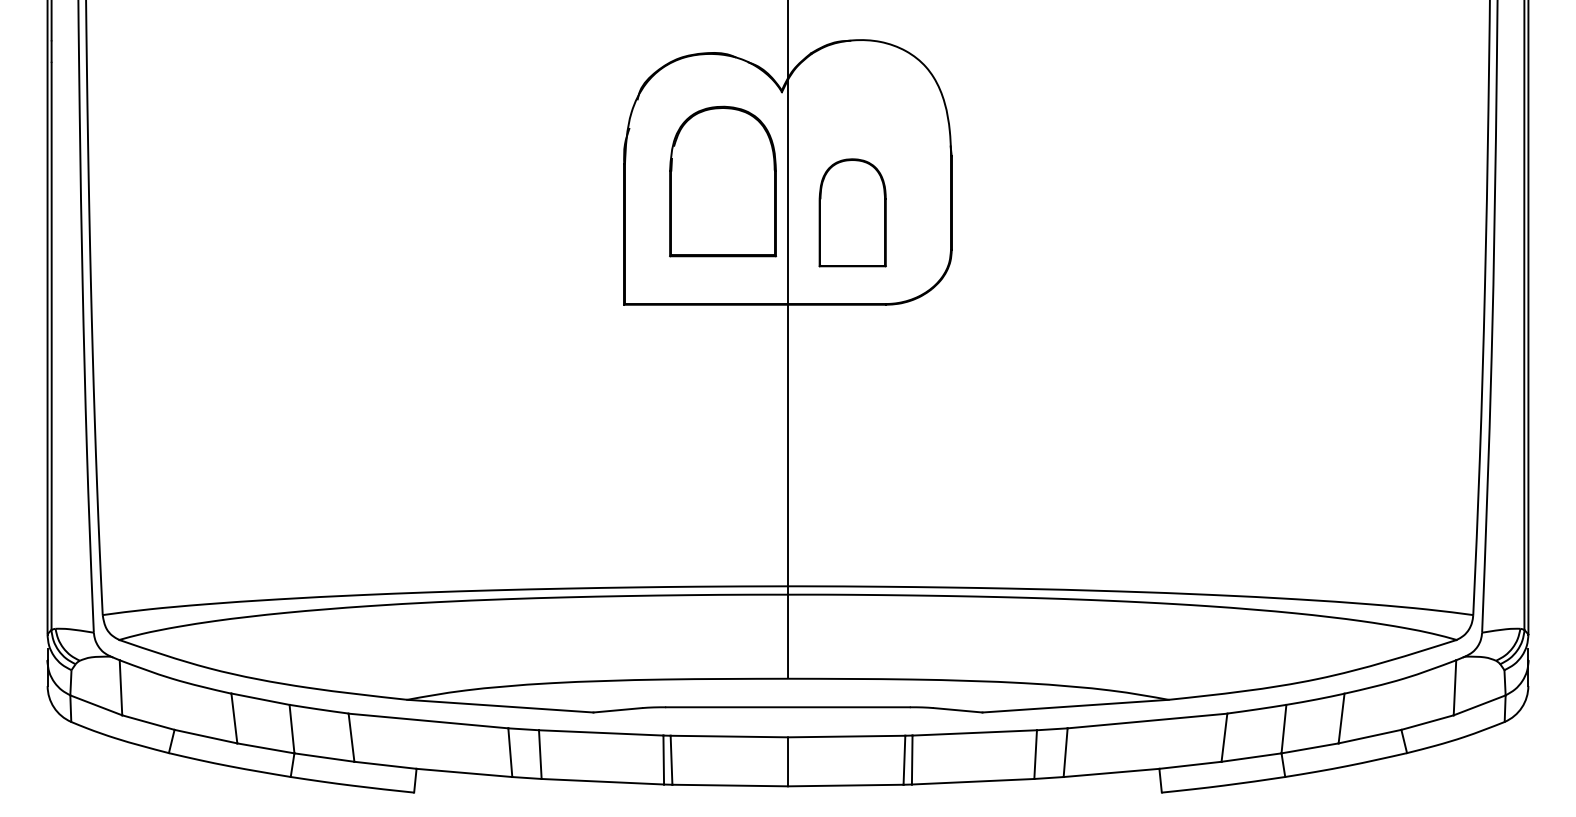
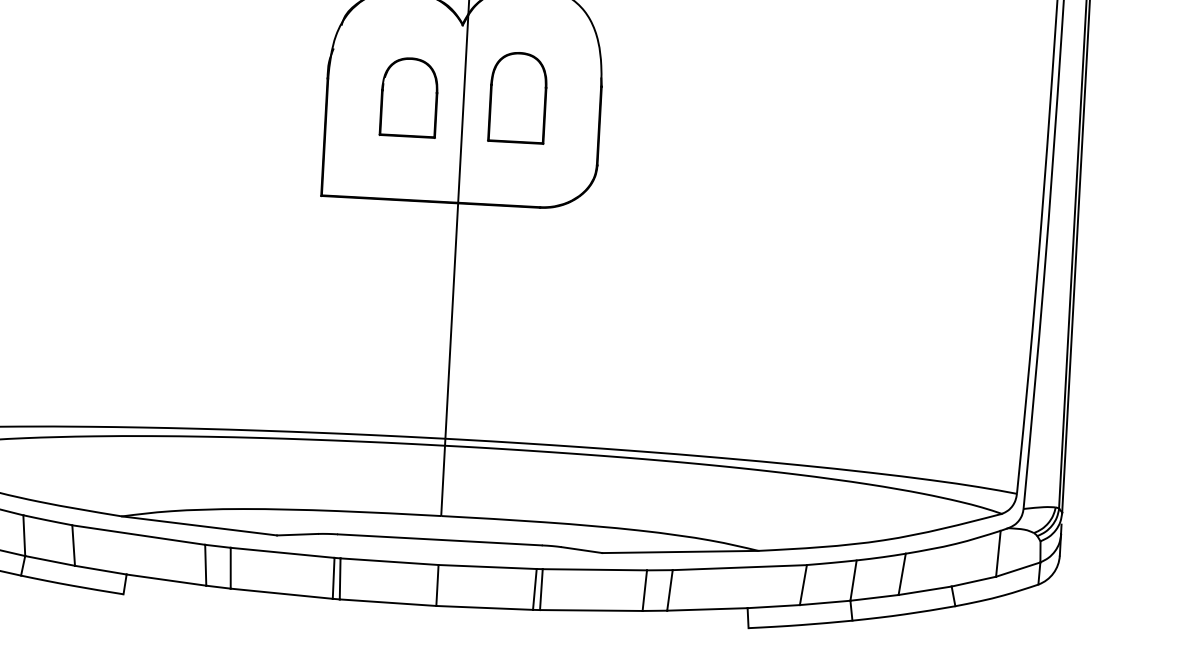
part: (722, 181) -> (408, 97), size x0.62
part: (852, 212) -> (517, 97), moved

